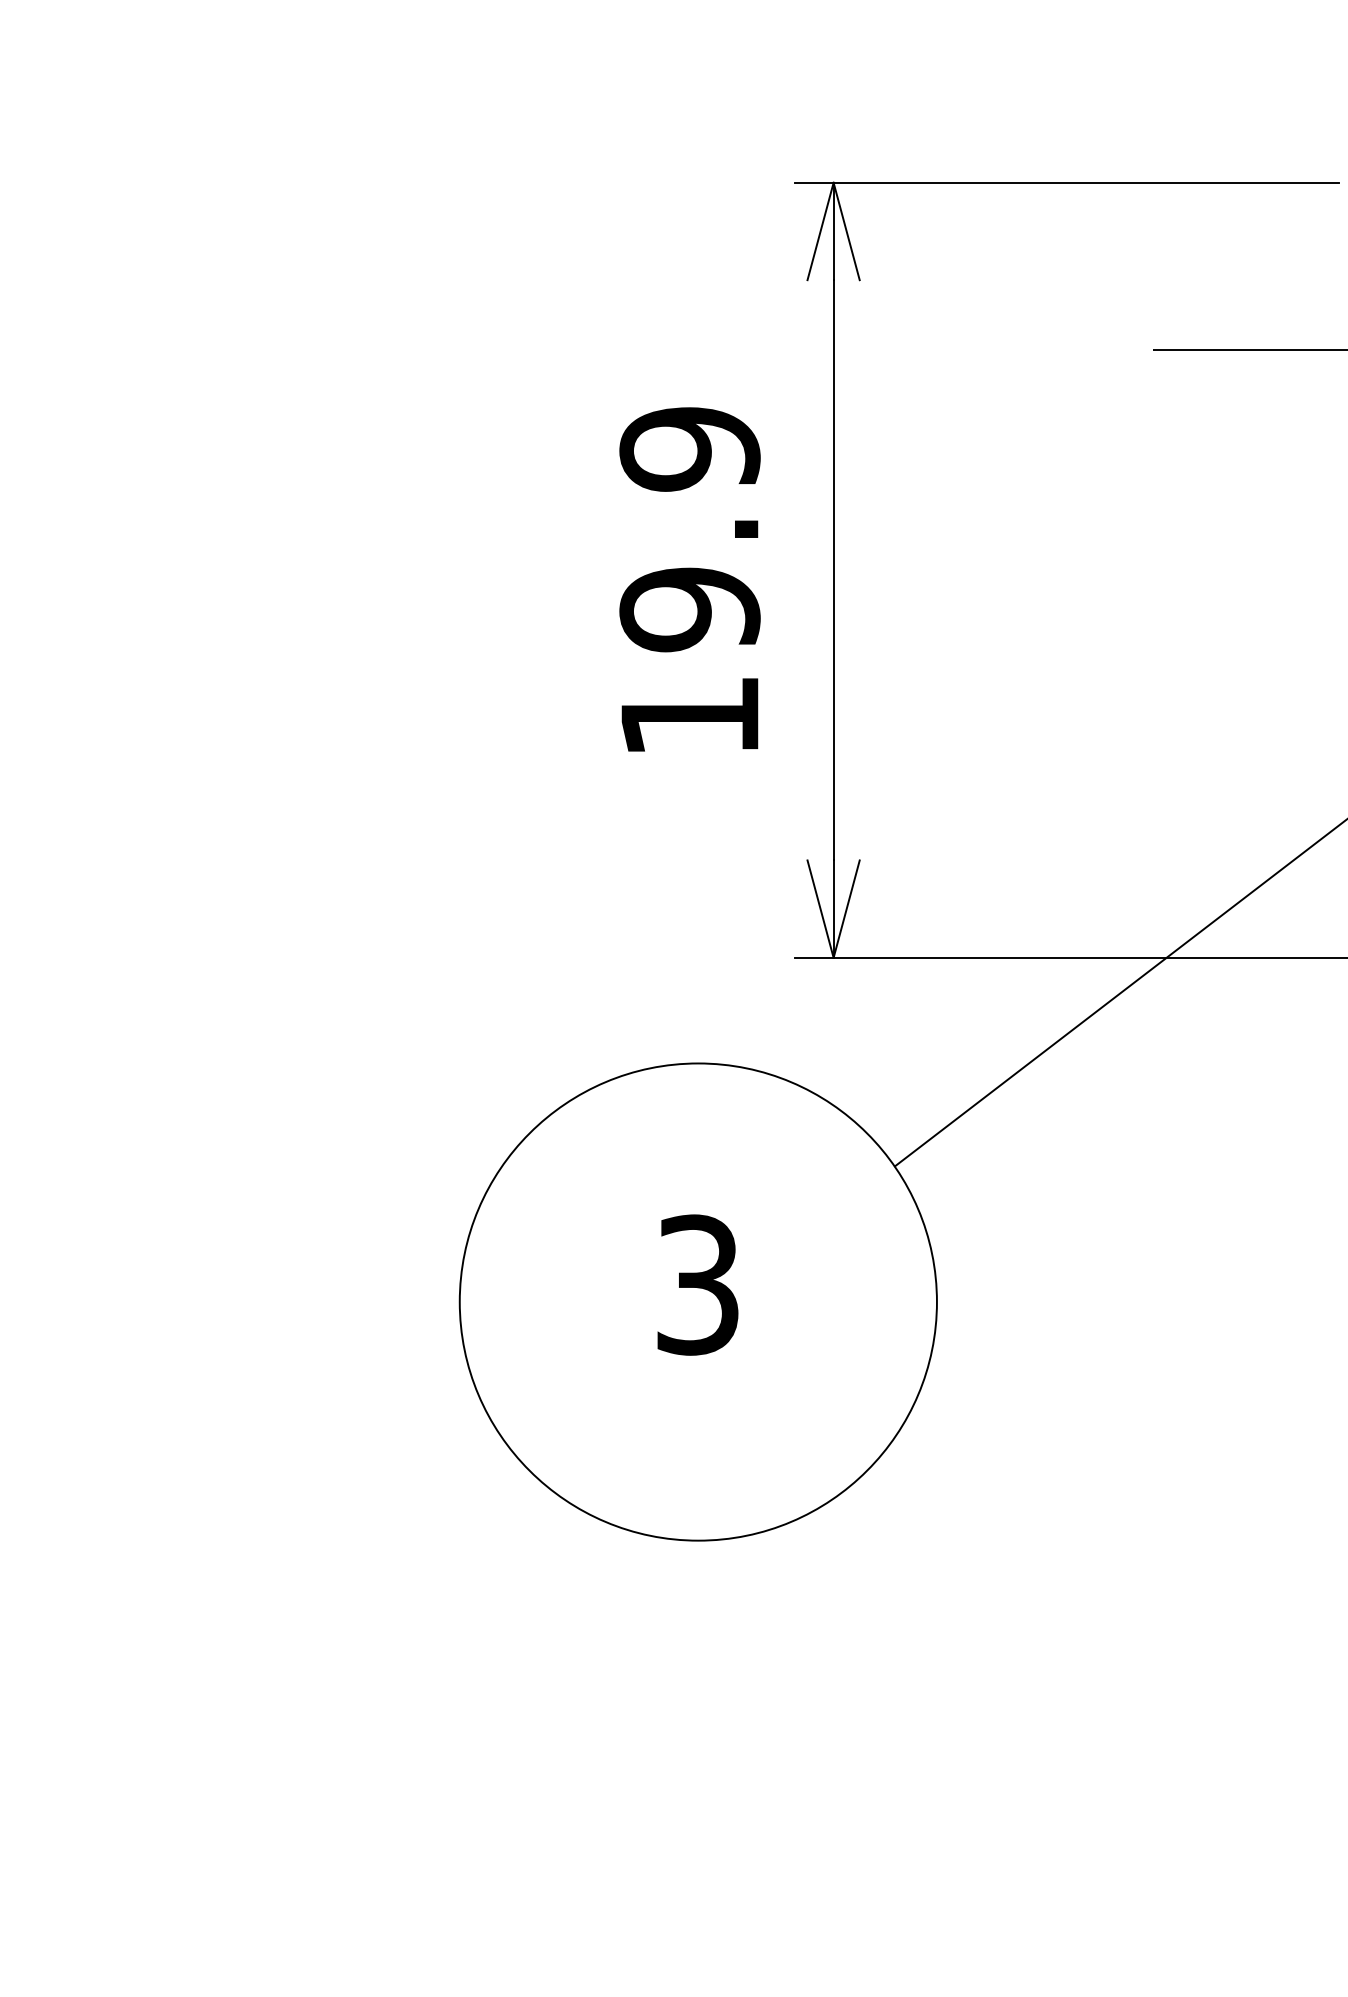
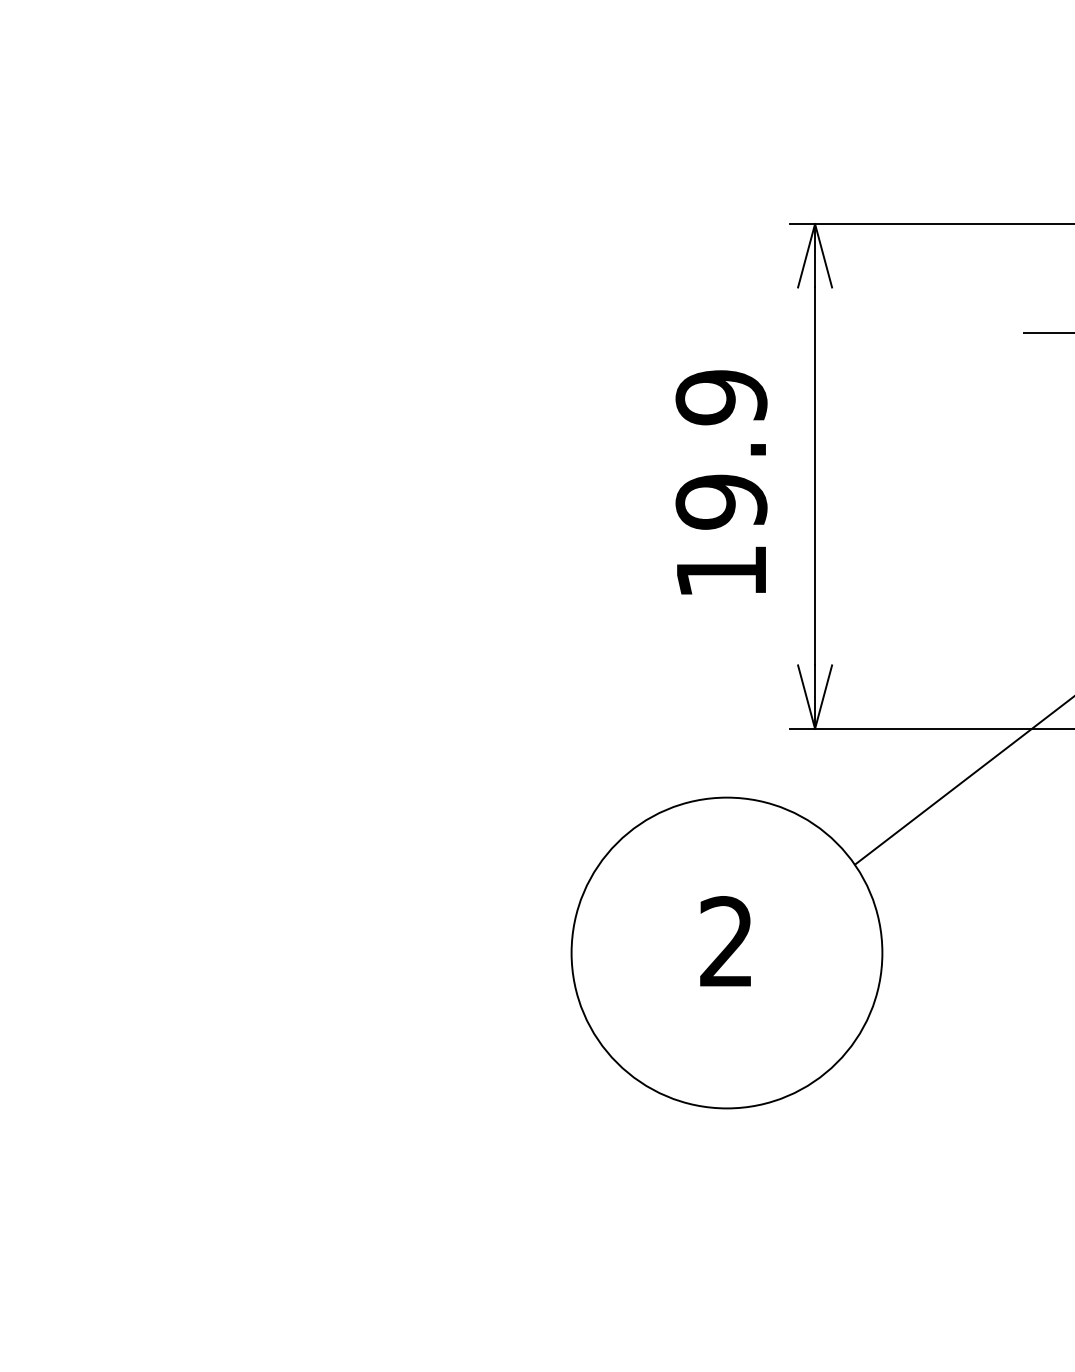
text: (697, 1284) -> (726, 941), 3 -> 2

